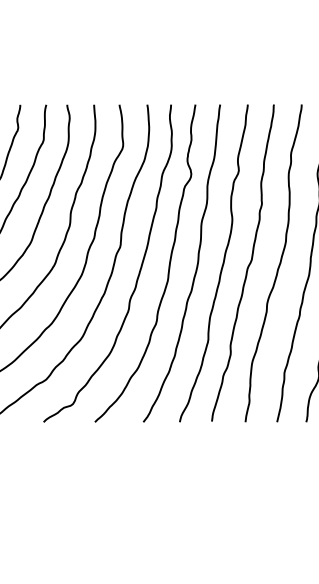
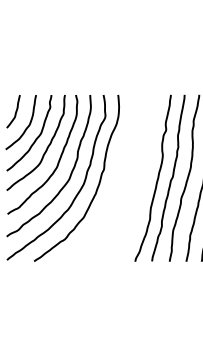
part: (132, 263) -> (110, 178), removed

